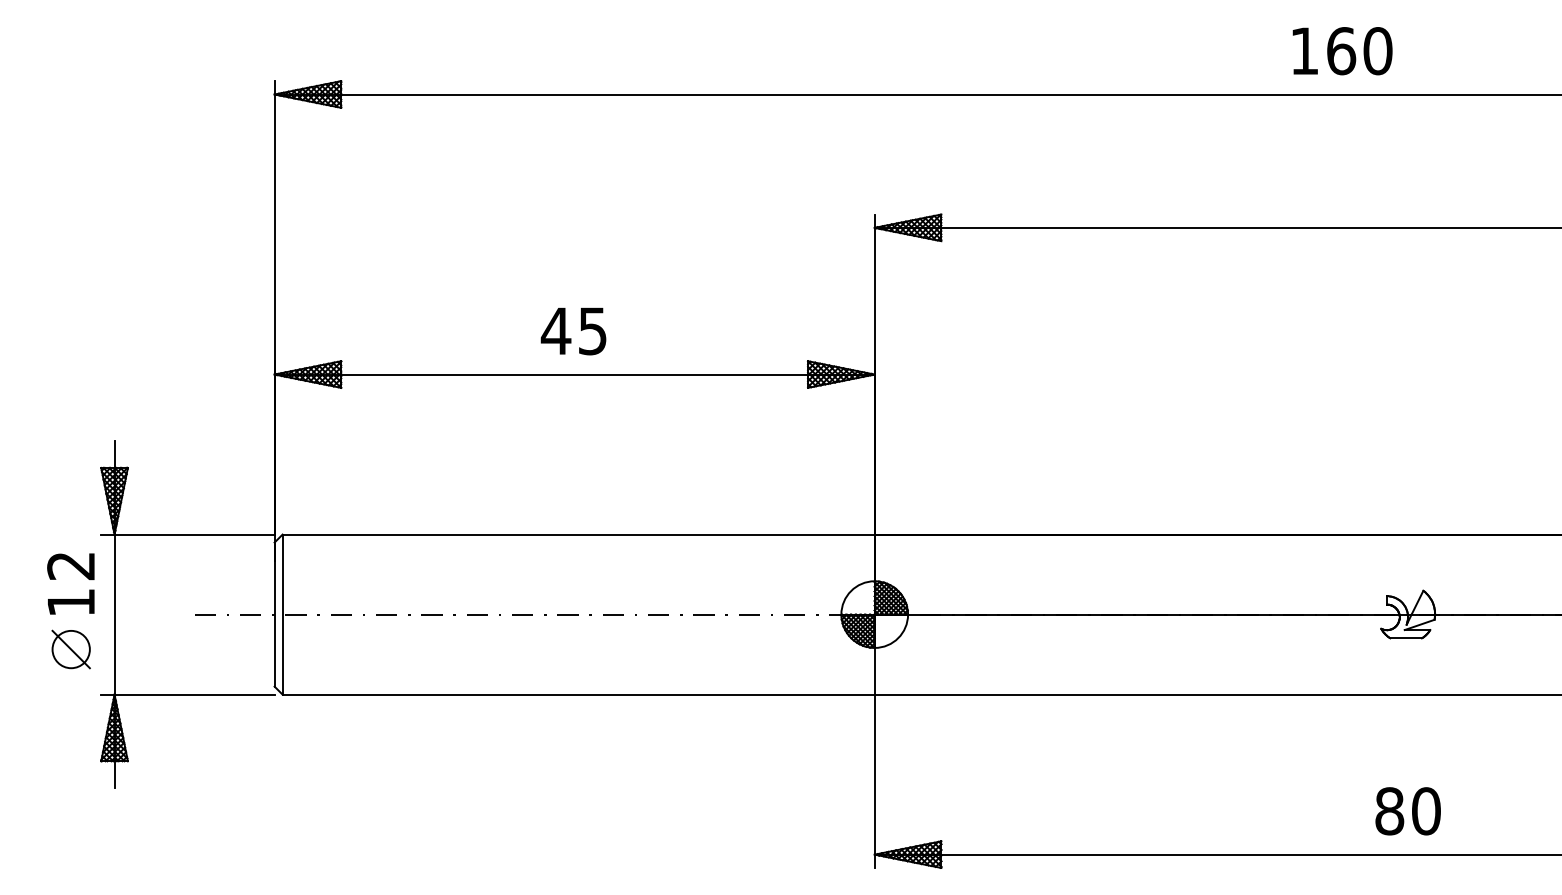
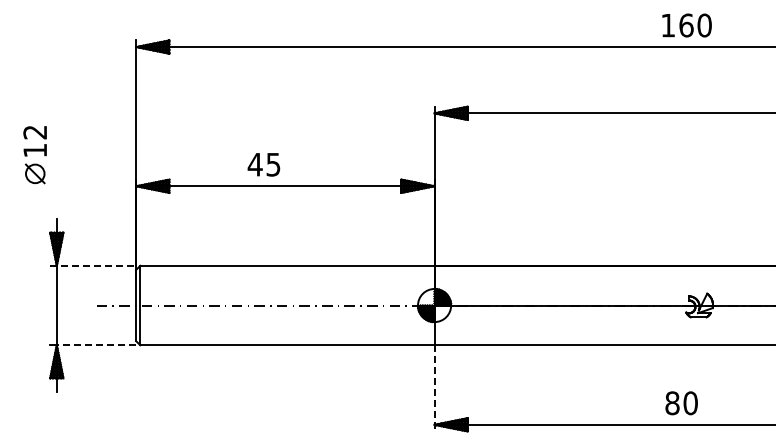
text: (1341, 51) -> (686, 25), moved
text: (572, 330) -> (263, 164), moved
line: (188, 534) -> (93, 265), solid -> dashed
part: (69, 612) -> (34, 155), moved
line: (194, 695) -> (96, 345), solid -> dashed
line: (874, 781) -> (434, 388), solid -> dashed
text: (1407, 811) -> (681, 403), moved

